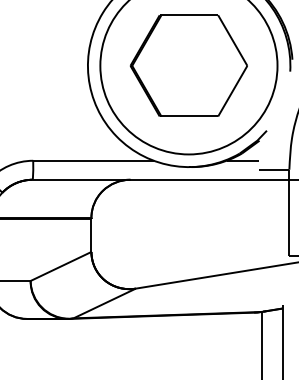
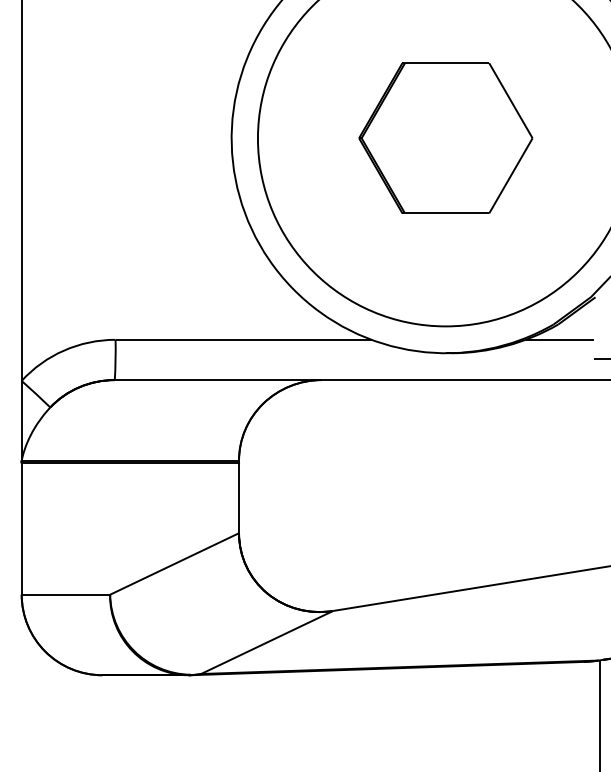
part: (188, 65) -> (444, 137), size x0.7

